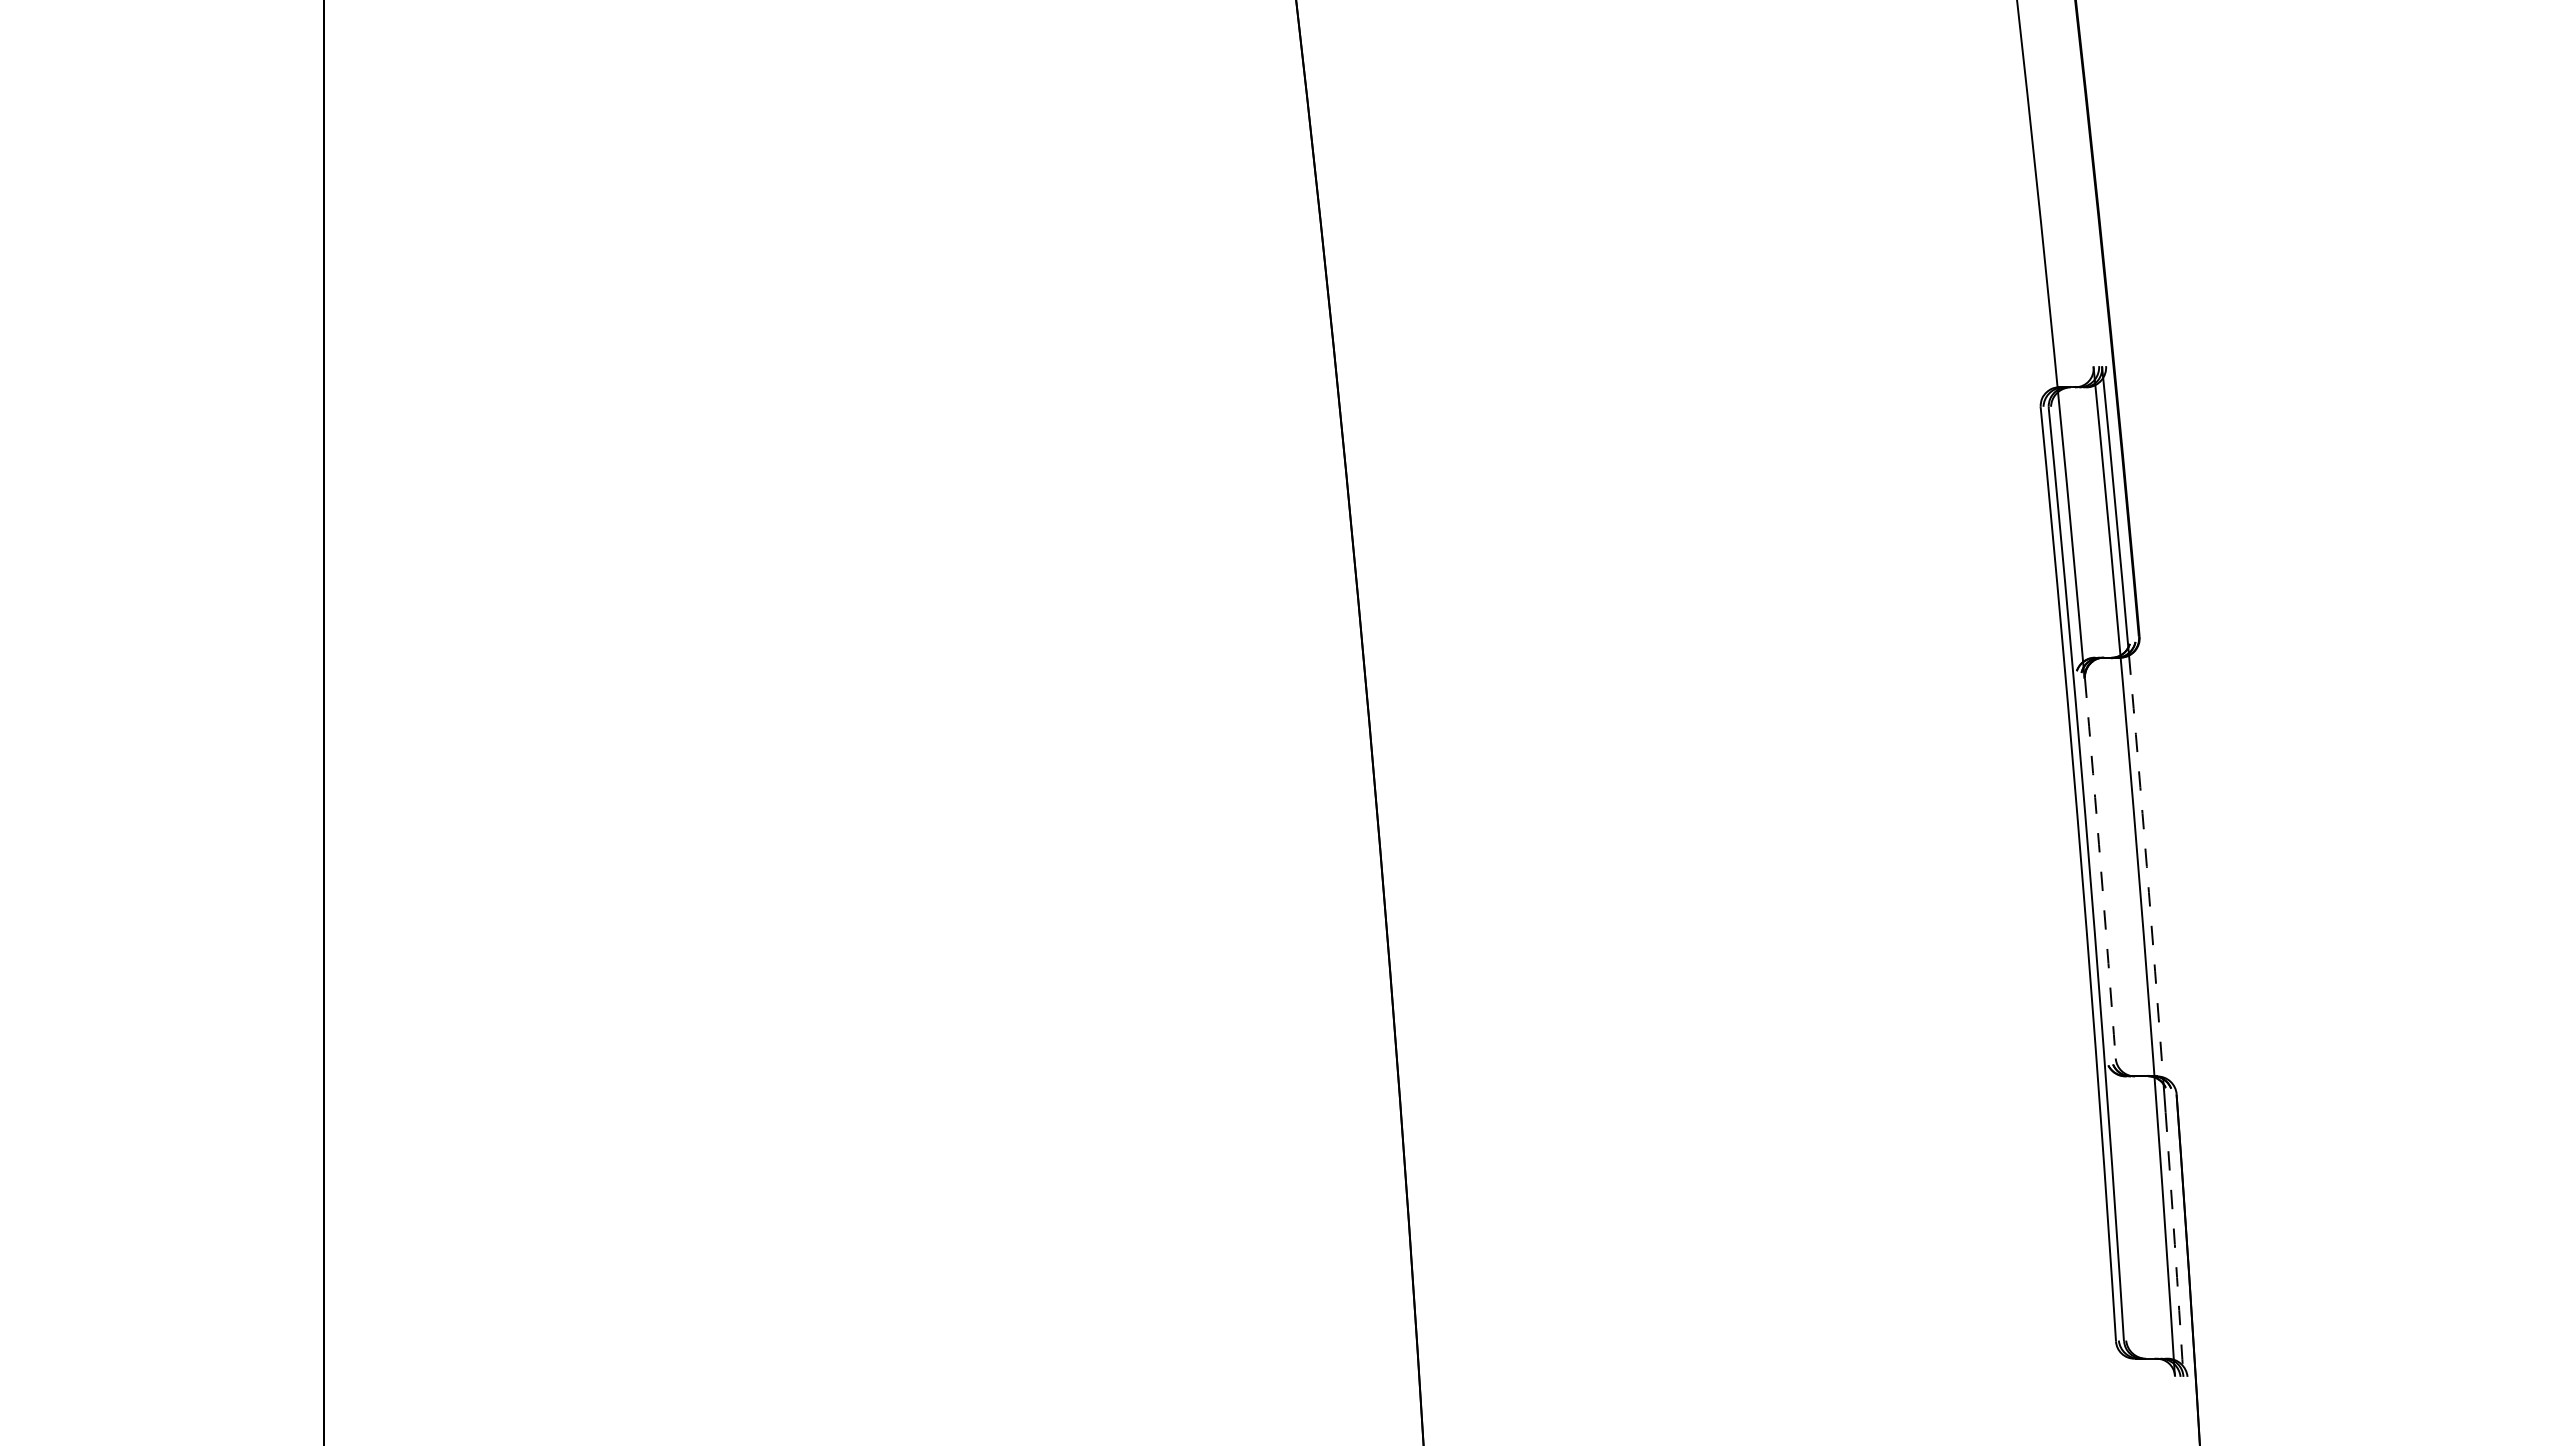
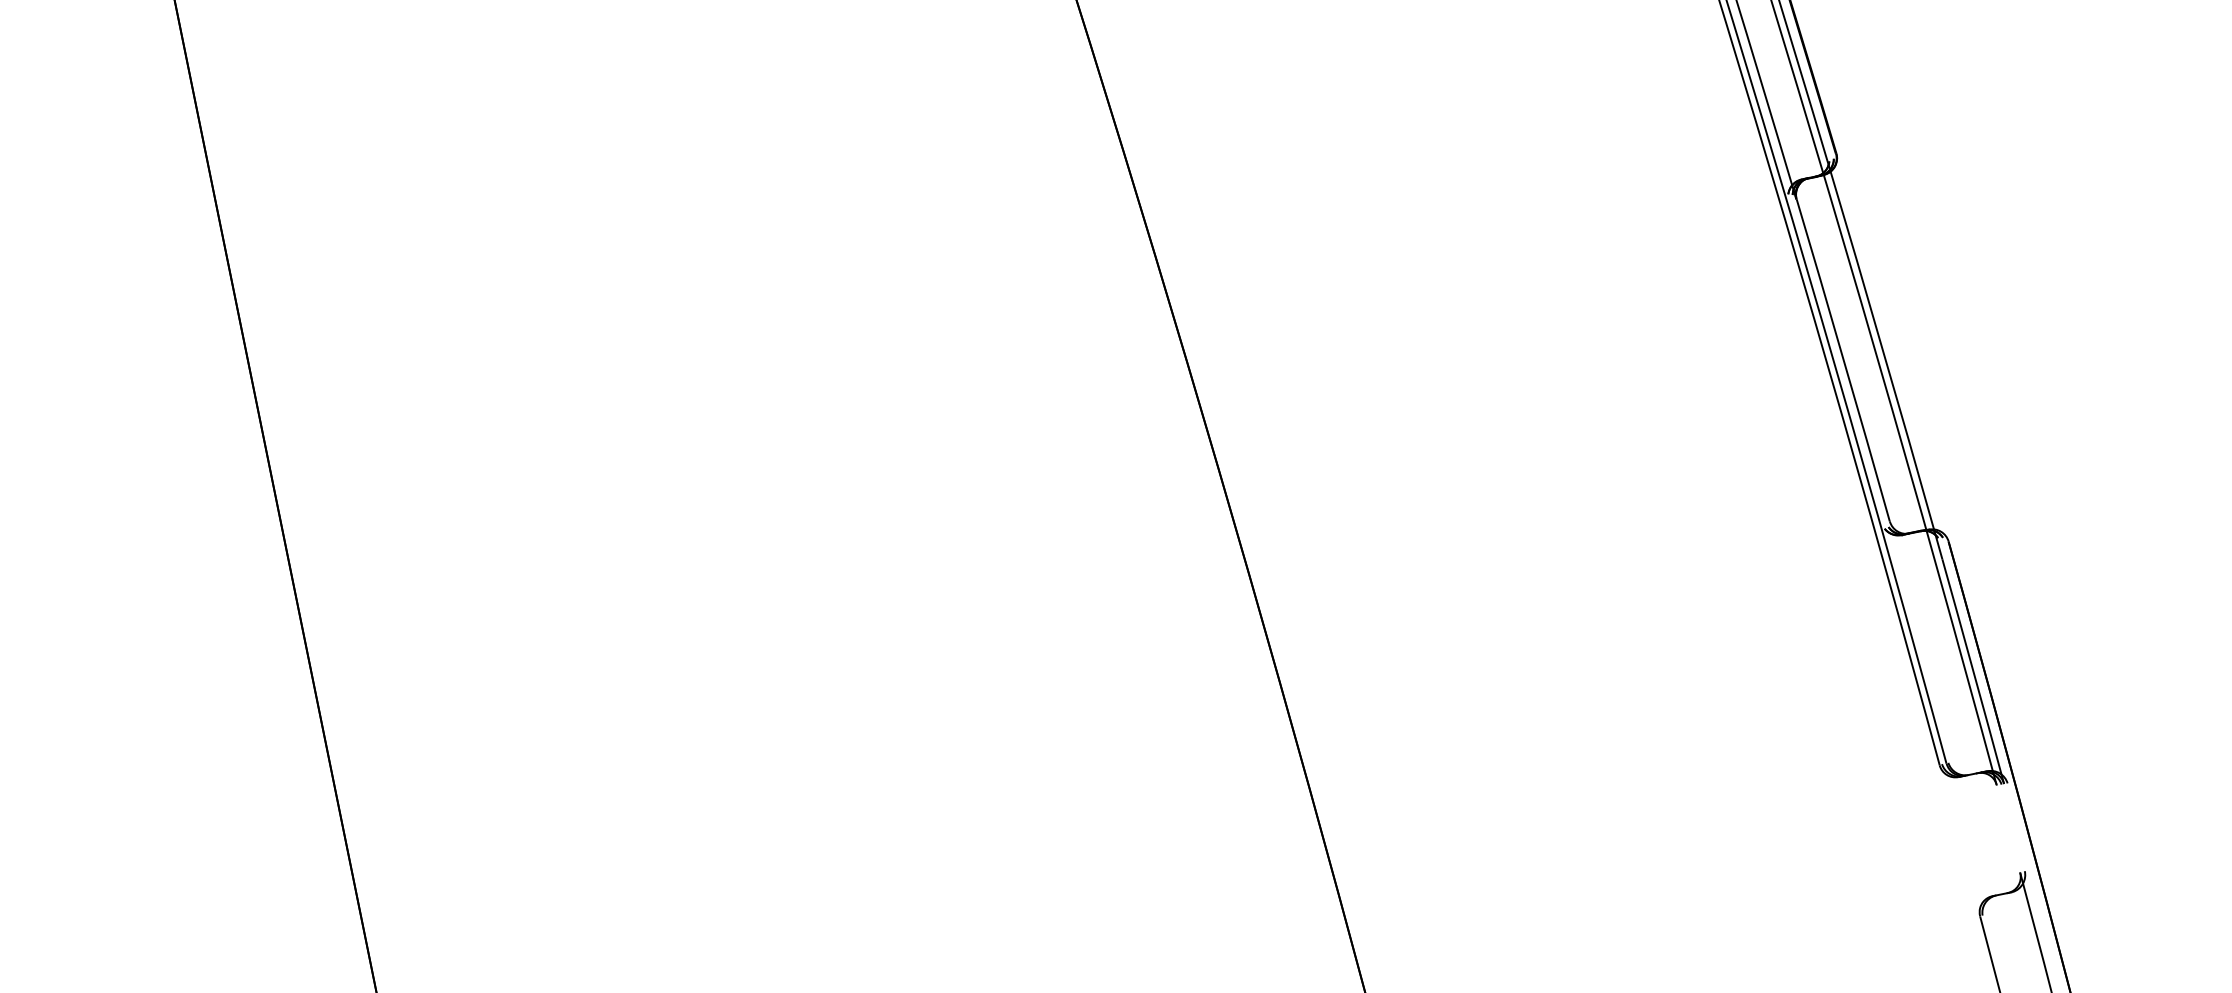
arc: (2146, 866) -> (1882, 350), dashed -> solid
arc: (2100, 868) -> (1843, 360), dashed -> solid
arc: (2174, 1244) -> (1973, 671), dashed -> solid

